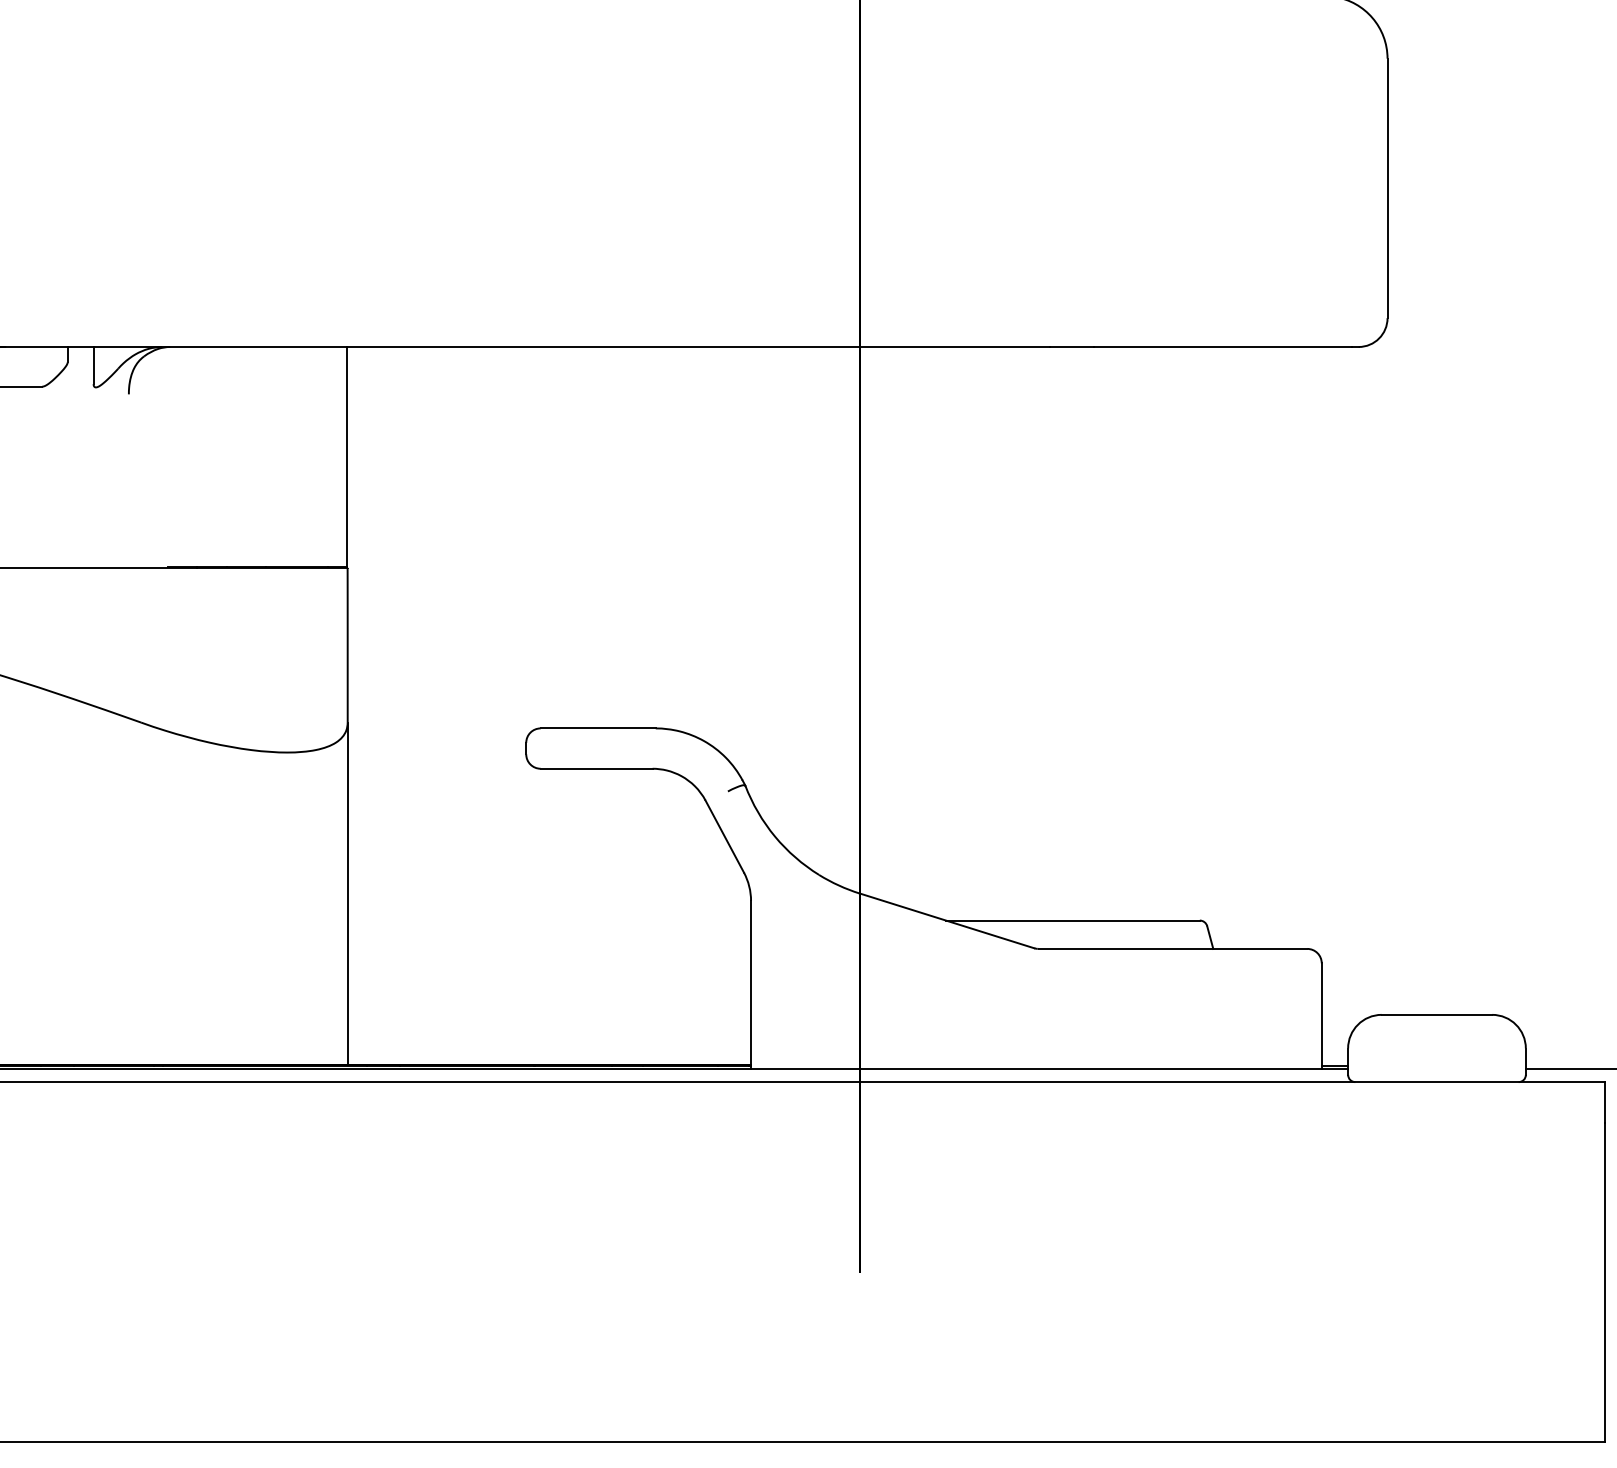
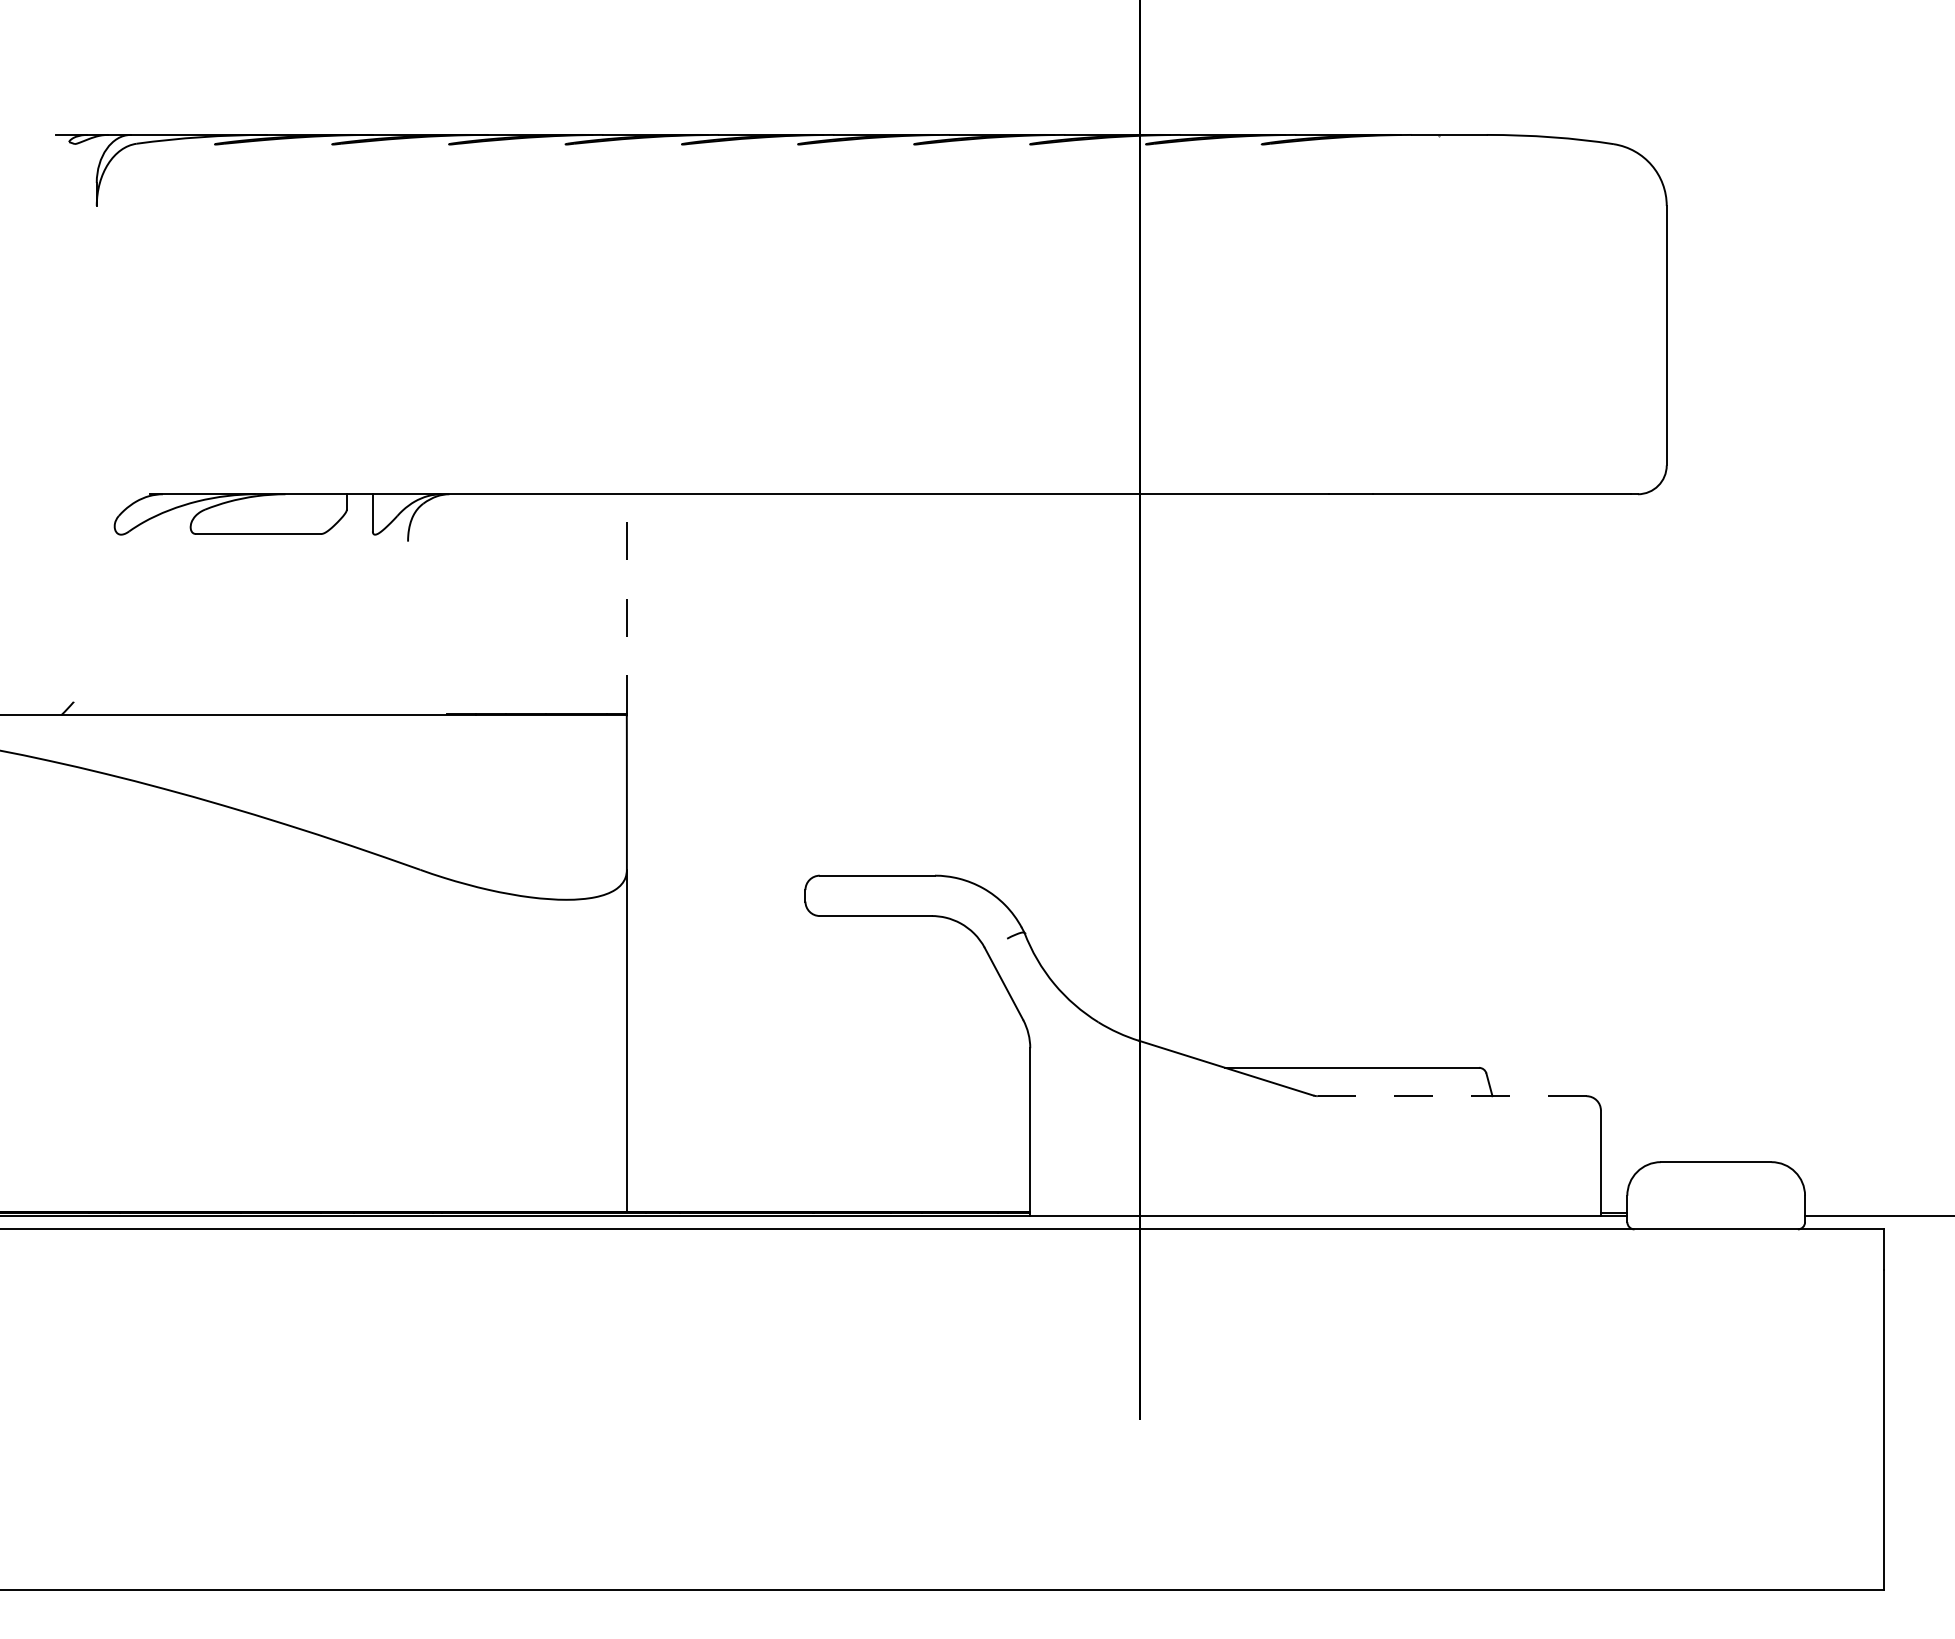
line: (347, 457) -> (626, 604), solid -> dashed
line: (1172, 949) -> (1451, 1096), solid -> dashed

